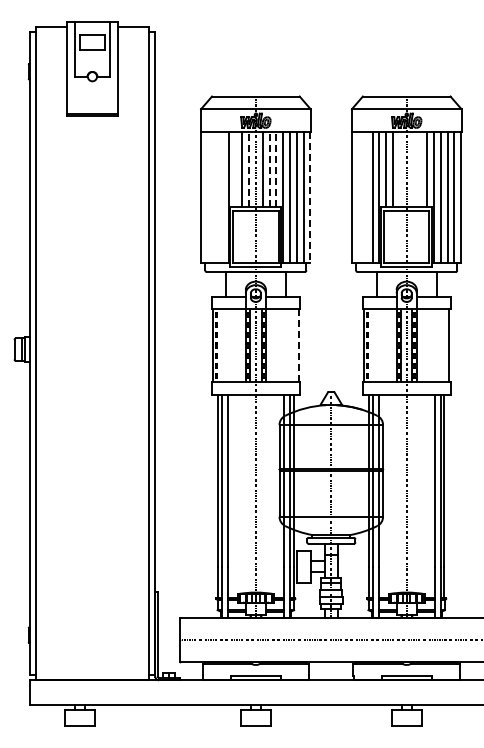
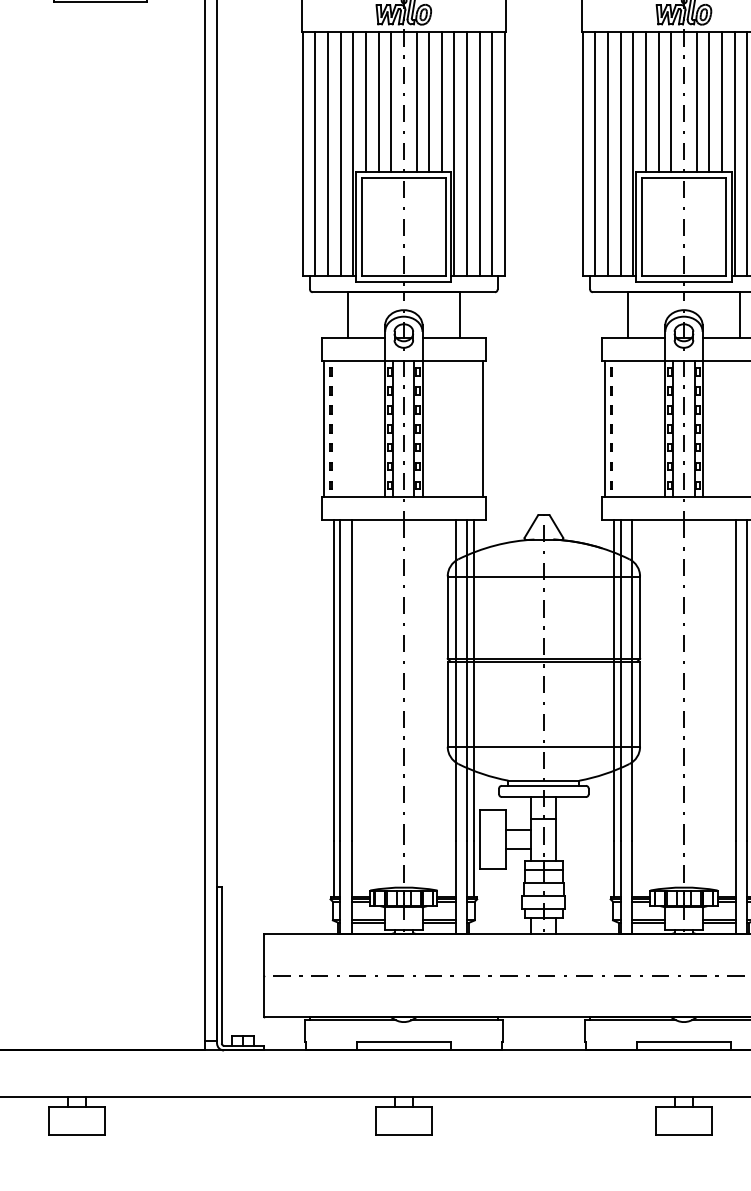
line: (235, 169) -> (366, 101), added
line: (249, 169) -> (392, 101), dashed -> solid
line: (269, 169) -> (429, 101), dashed -> solid
line: (276, 169) -> (442, 101), dashed -> solid
line: (399, 169) -> (670, 101), added
line: (413, 169) -> (696, 101), added
line: (420, 169) -> (709, 101), added
line: (208, 197) -> (315, 153), added
line: (214, 197) -> (327, 153), added
line: (221, 197) -> (340, 153), added
line: (310, 197) -> (505, 153), dashed -> solid
line: (359, 197) -> (596, 153), added
line: (365, 197) -> (607, 153), added
line: (298, 345) -> (483, 428), dashed -> solid

